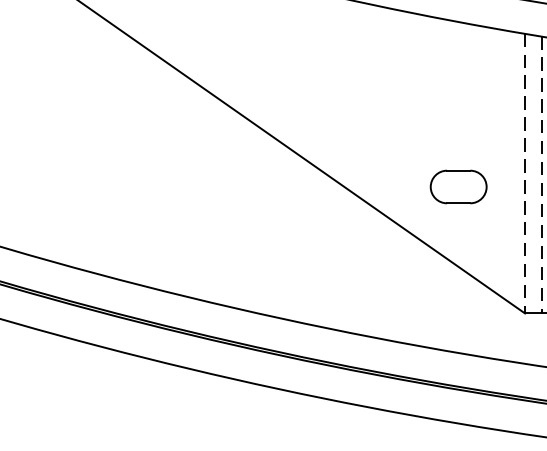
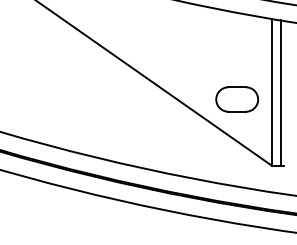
line: (525, 173) -> (272, 92), dashed -> solid
line: (540, 175) -> (280, 93), dashed -> solid
part: (459, 186) -> (237, 99), size x1.43

